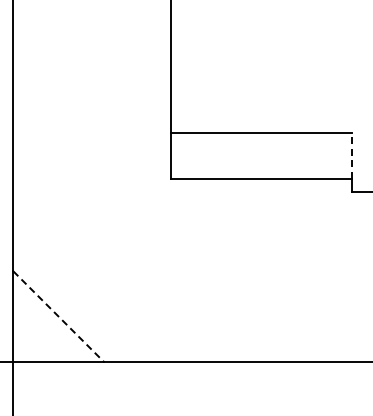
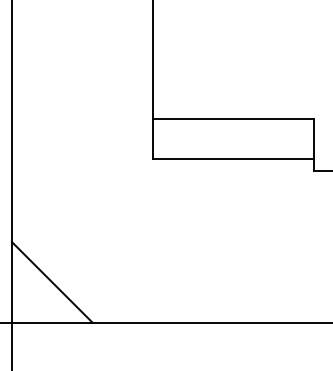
line: (352, 156) -> (314, 139), dashed -> solid
line: (58, 316) -> (52, 282), dashed -> solid

